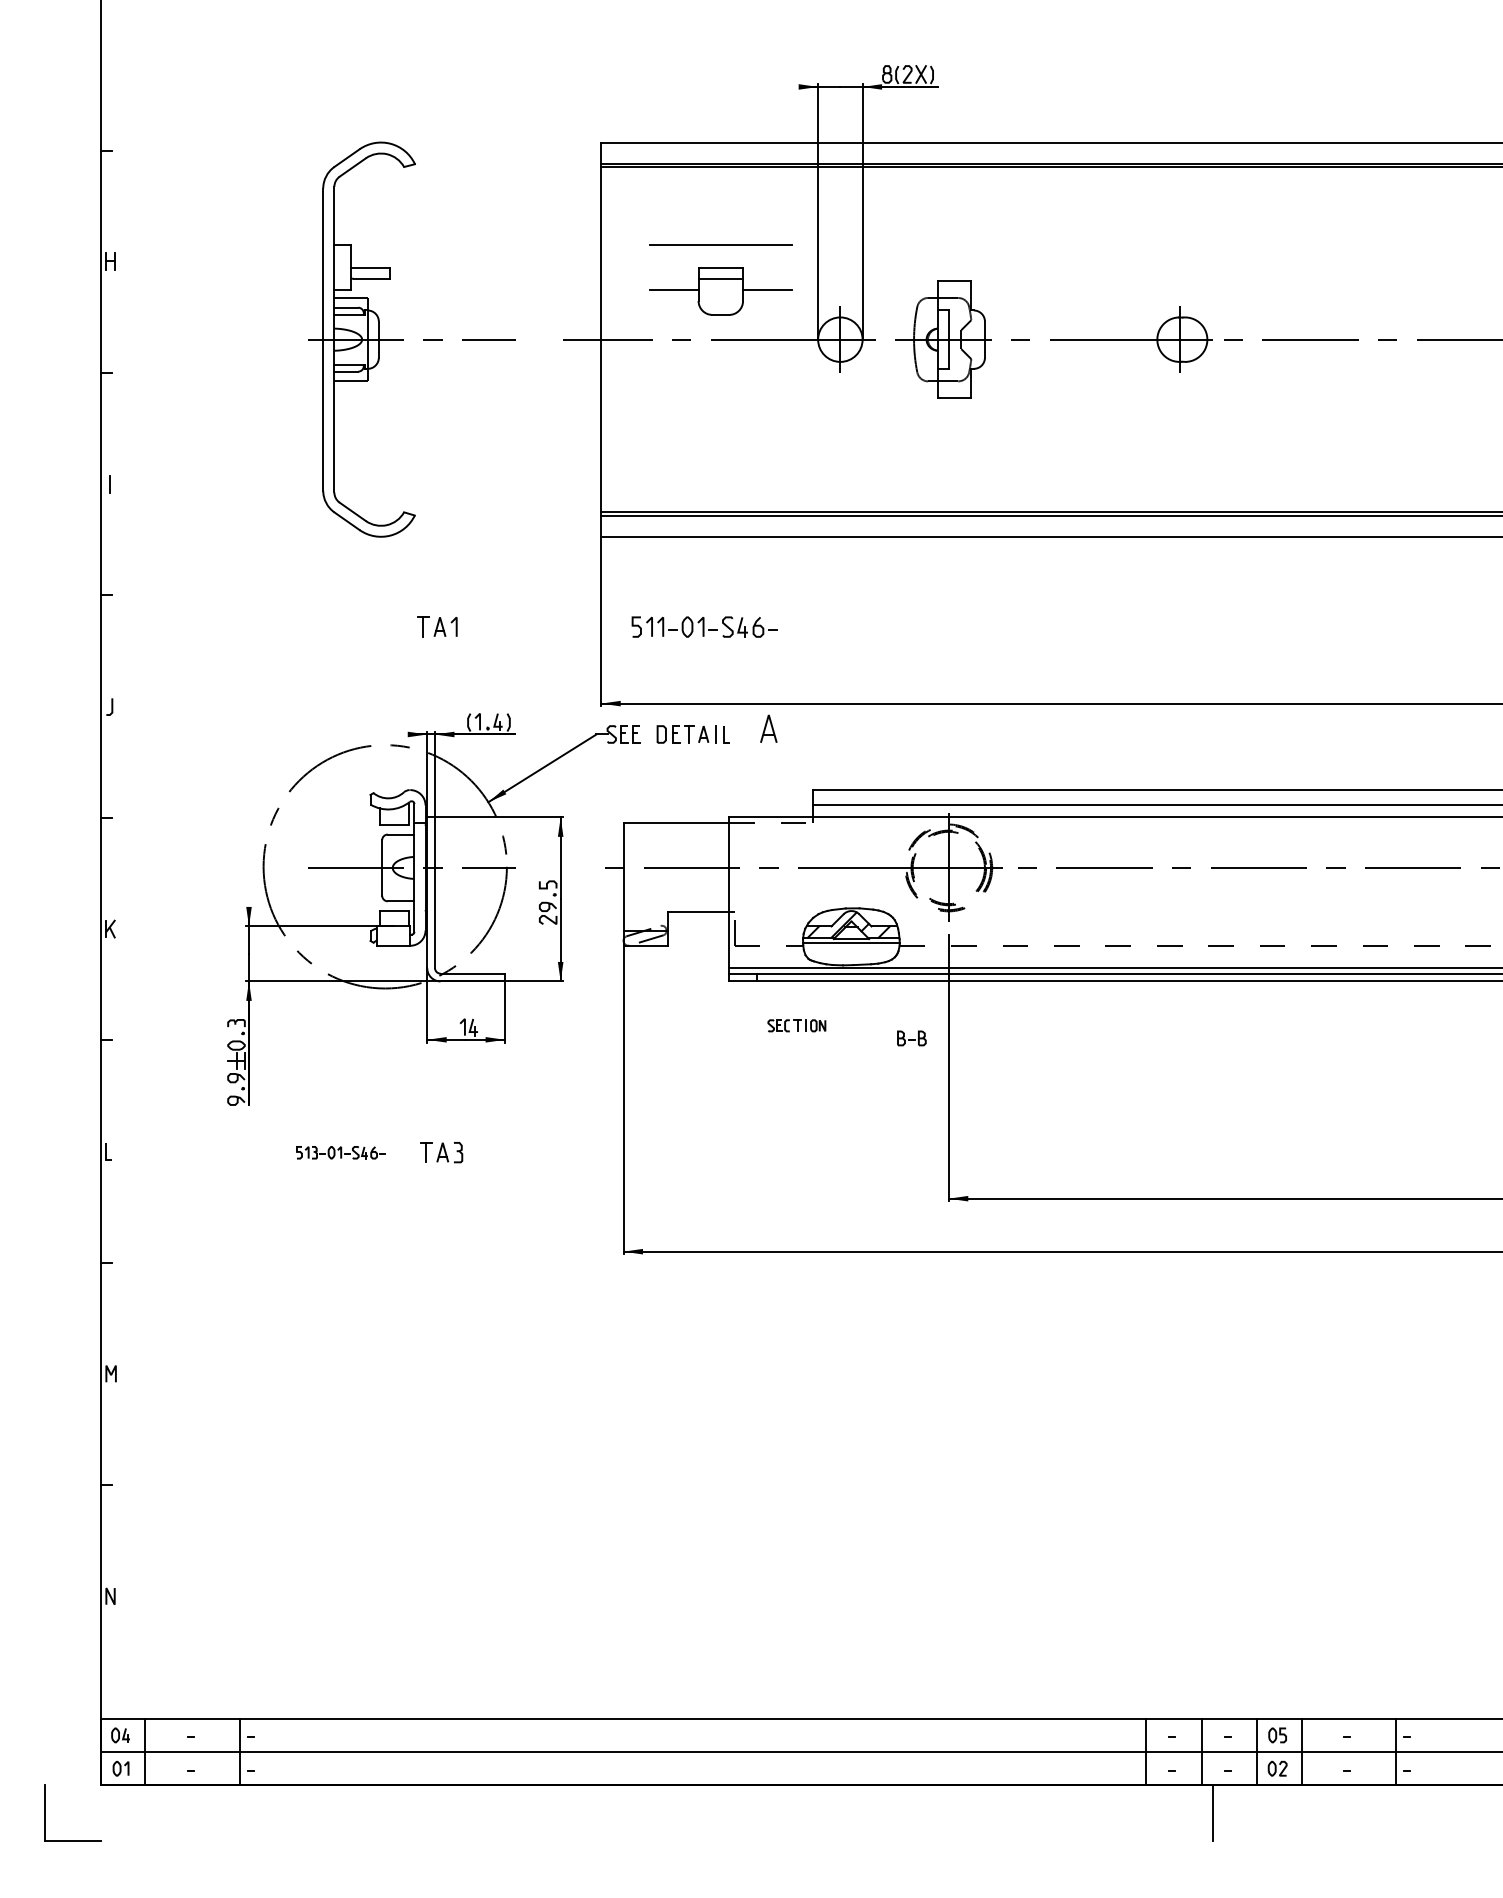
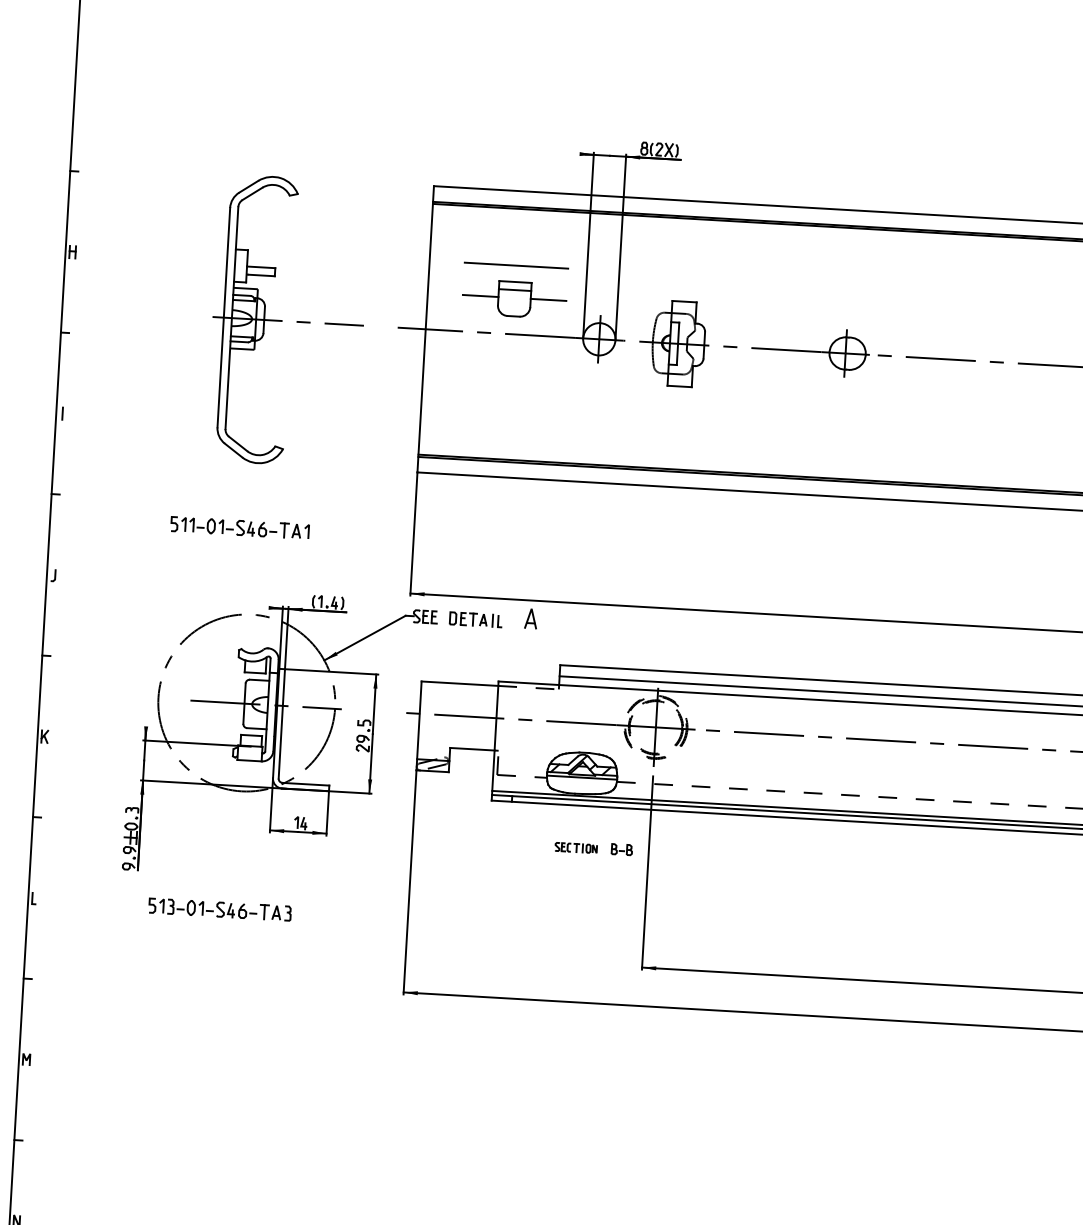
part: (704, 626) -> (223, 526), moved
part: (796, 1025) -> (575, 847), moved
part: (340, 1152) -> (202, 908), size x1.67

